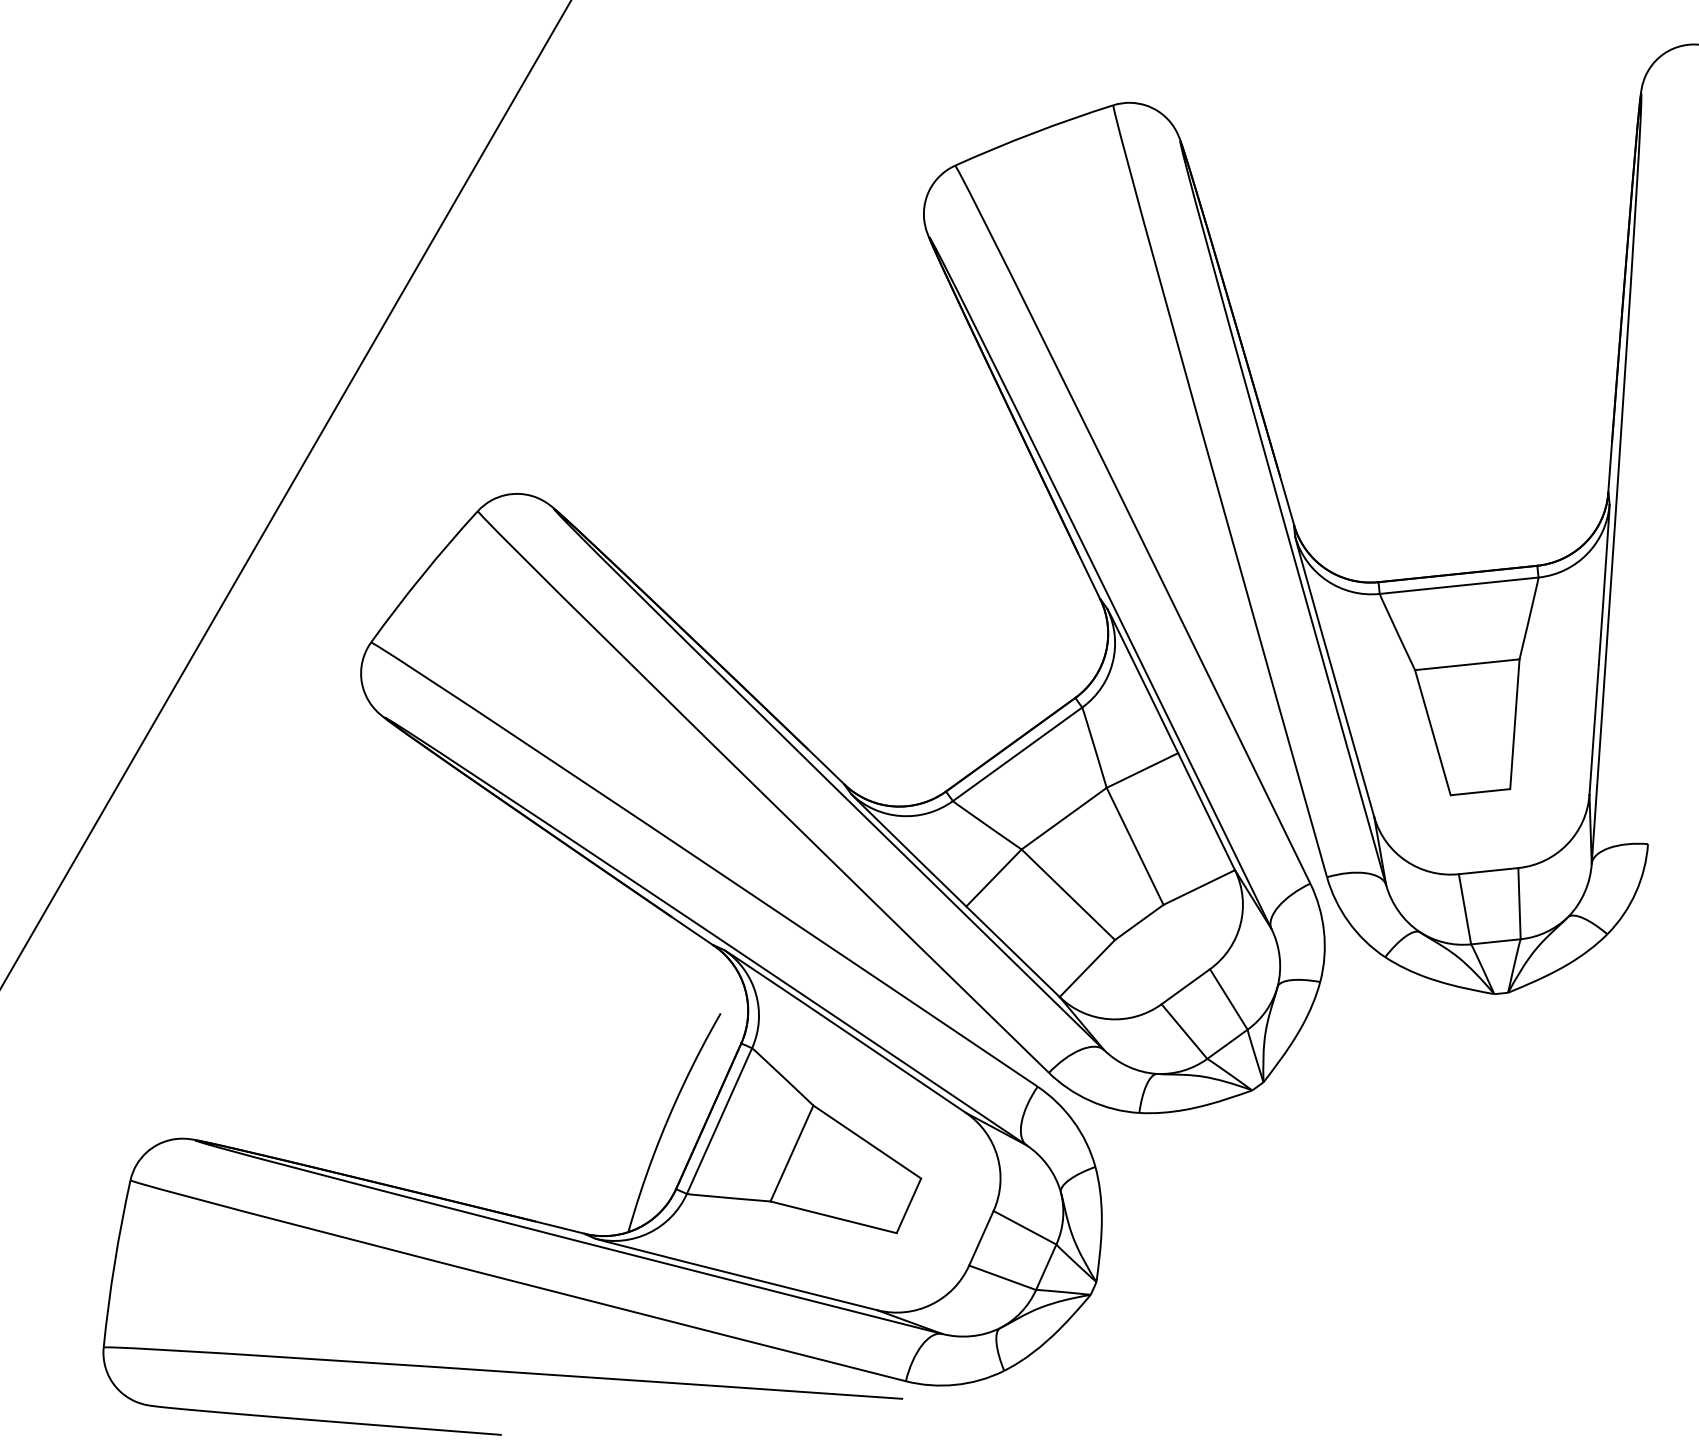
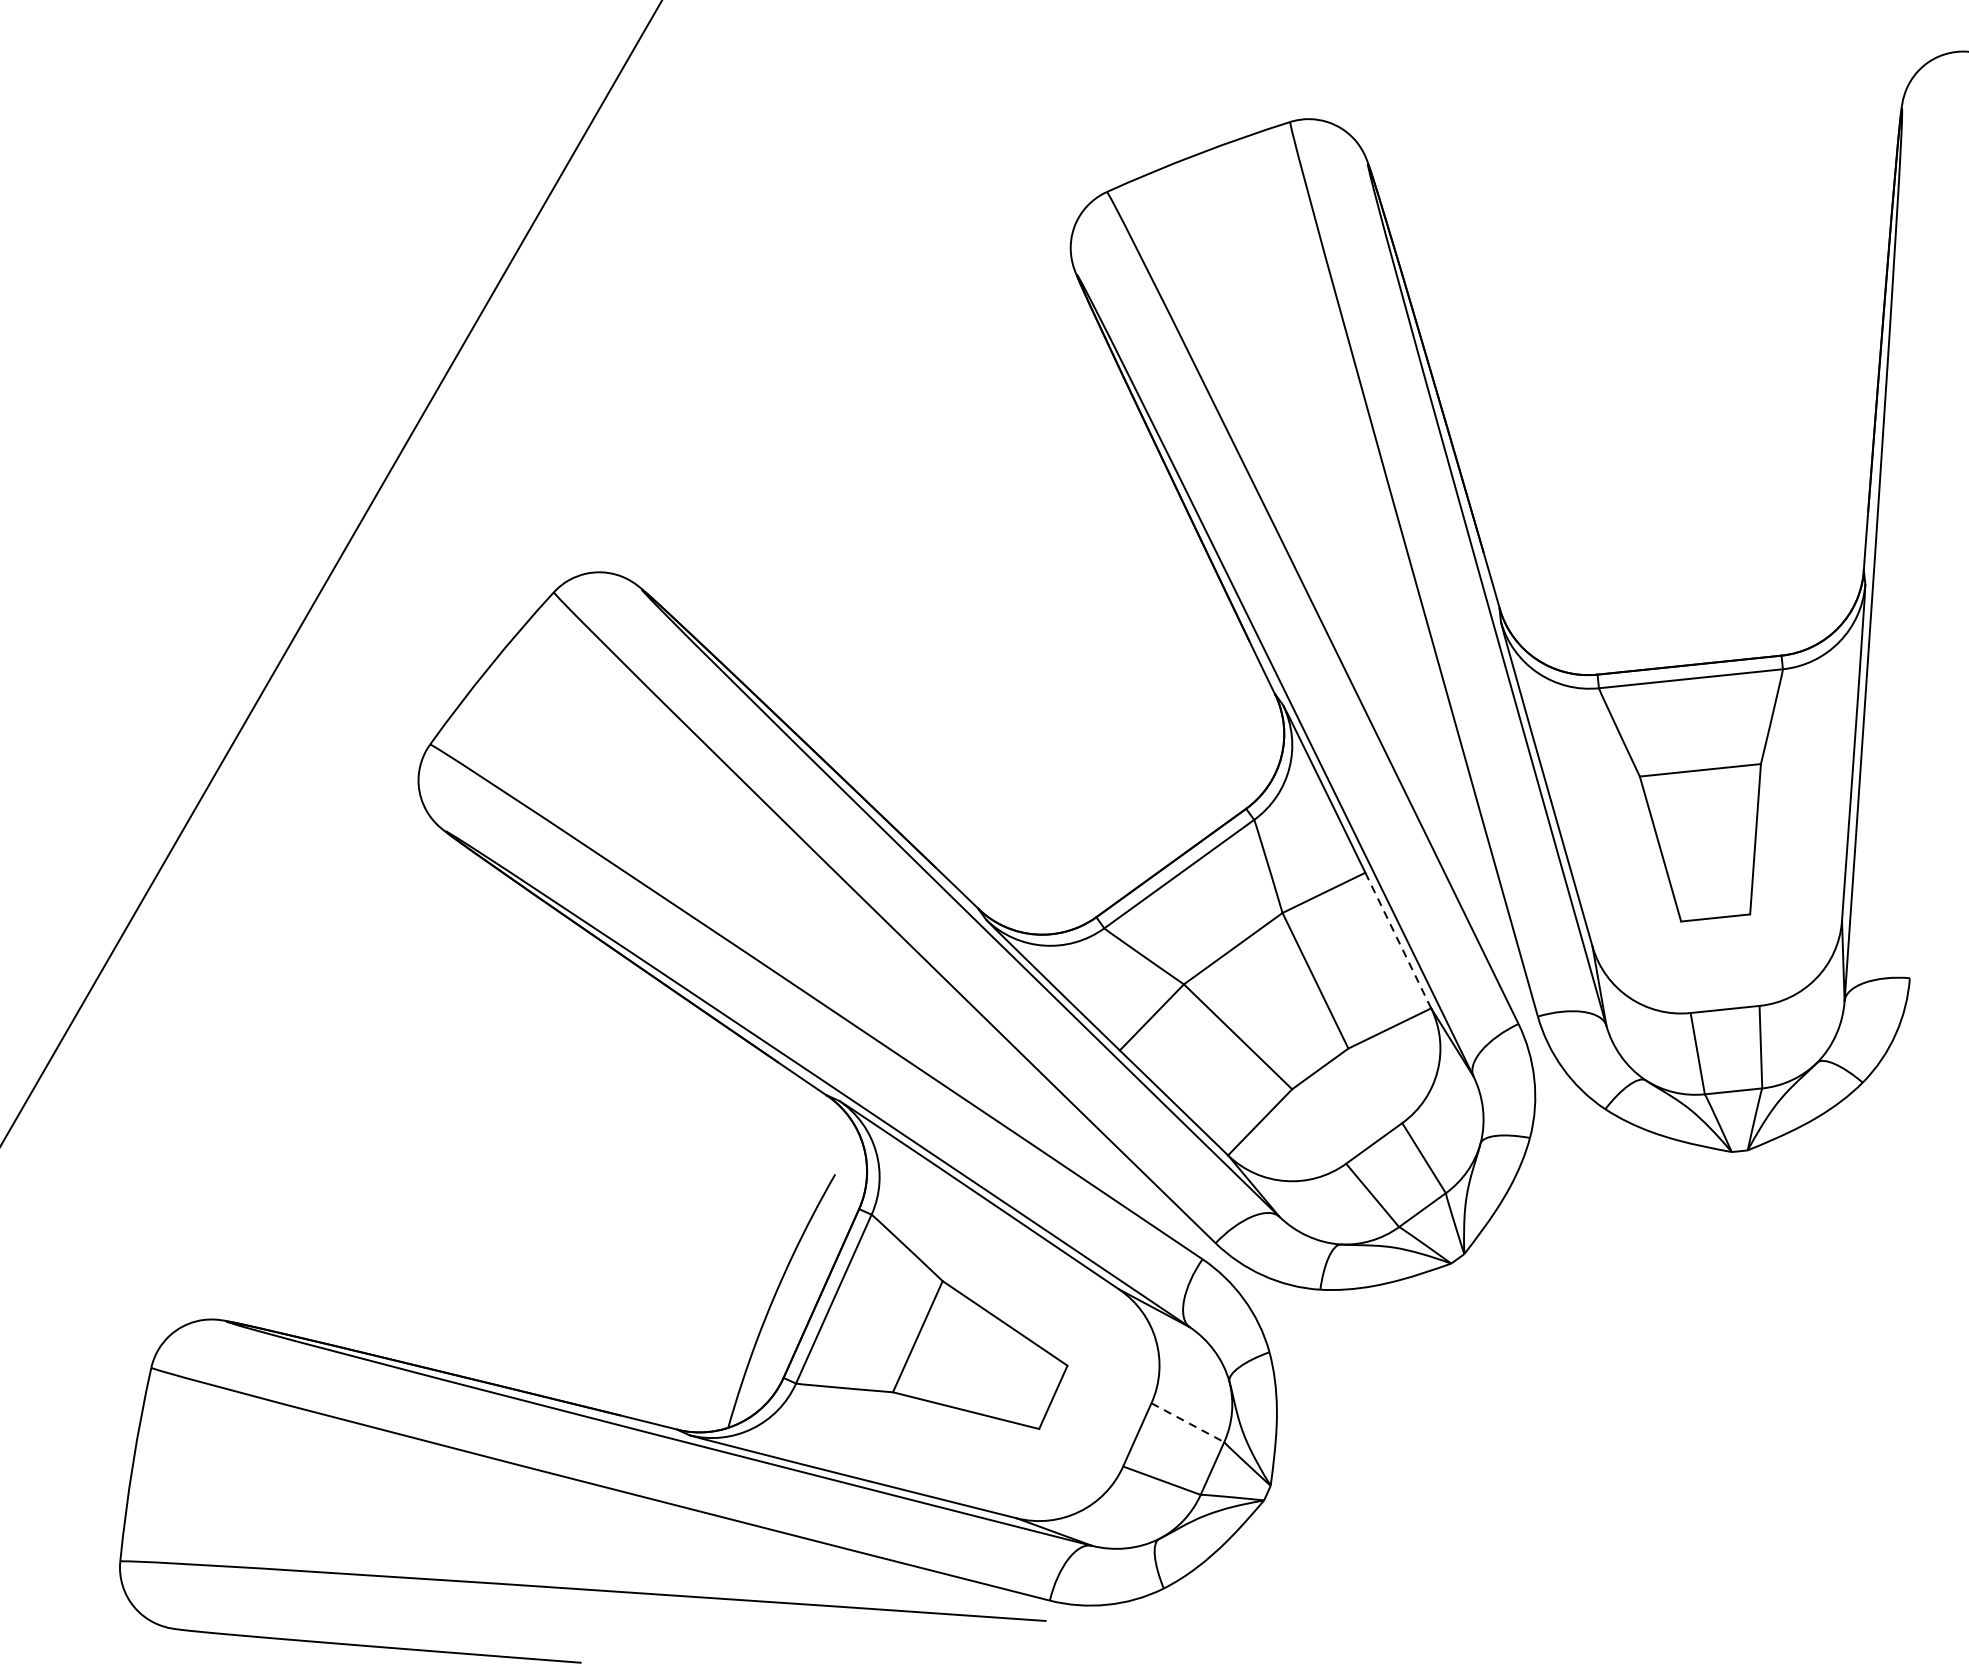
line: (1206, 811) -> (1398, 940), solid -> dashed
line: (1025, 1227) -> (1188, 1422), solid -> dashed

